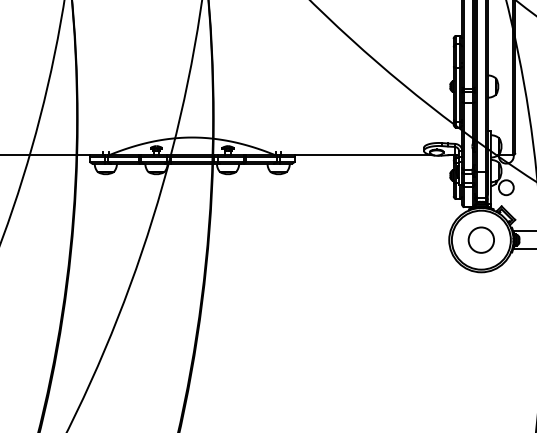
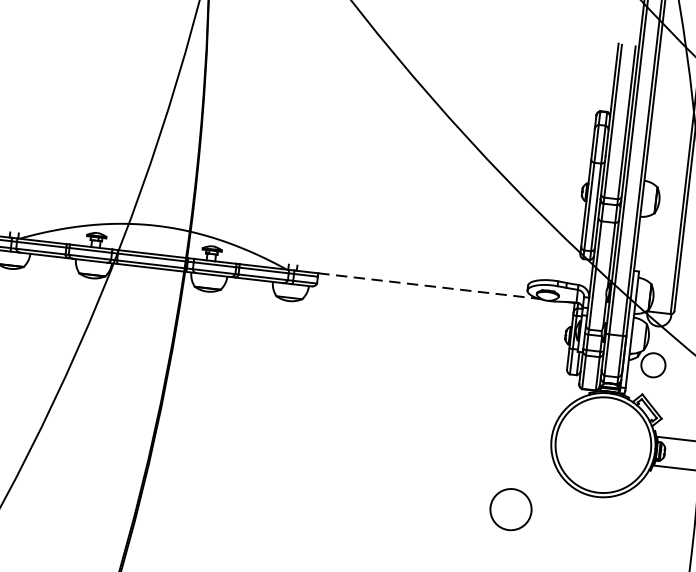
line: (363, 155) -> (429, 286), solid -> dashed
circle: (480, 239) -> (509, 508), moved

